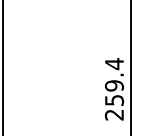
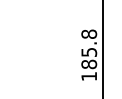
text: (113, 89) -> (88, 55), 259.4 -> 185.8

